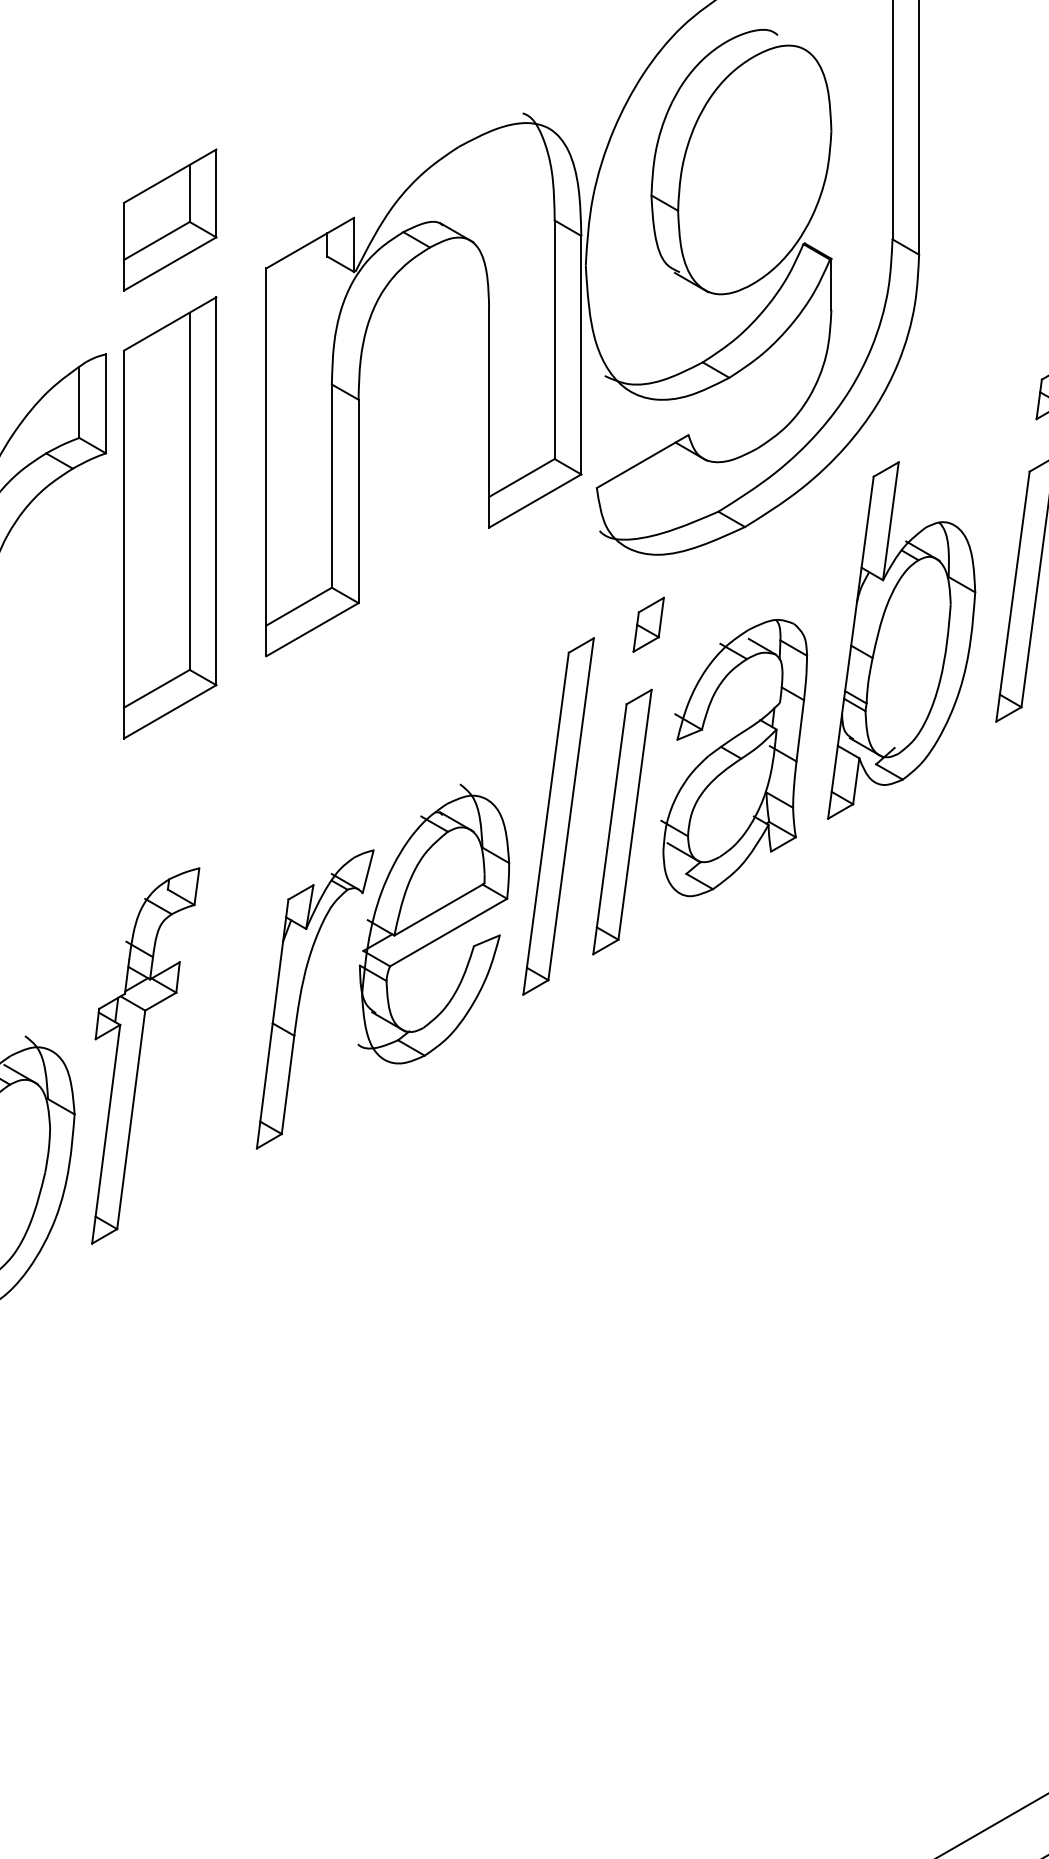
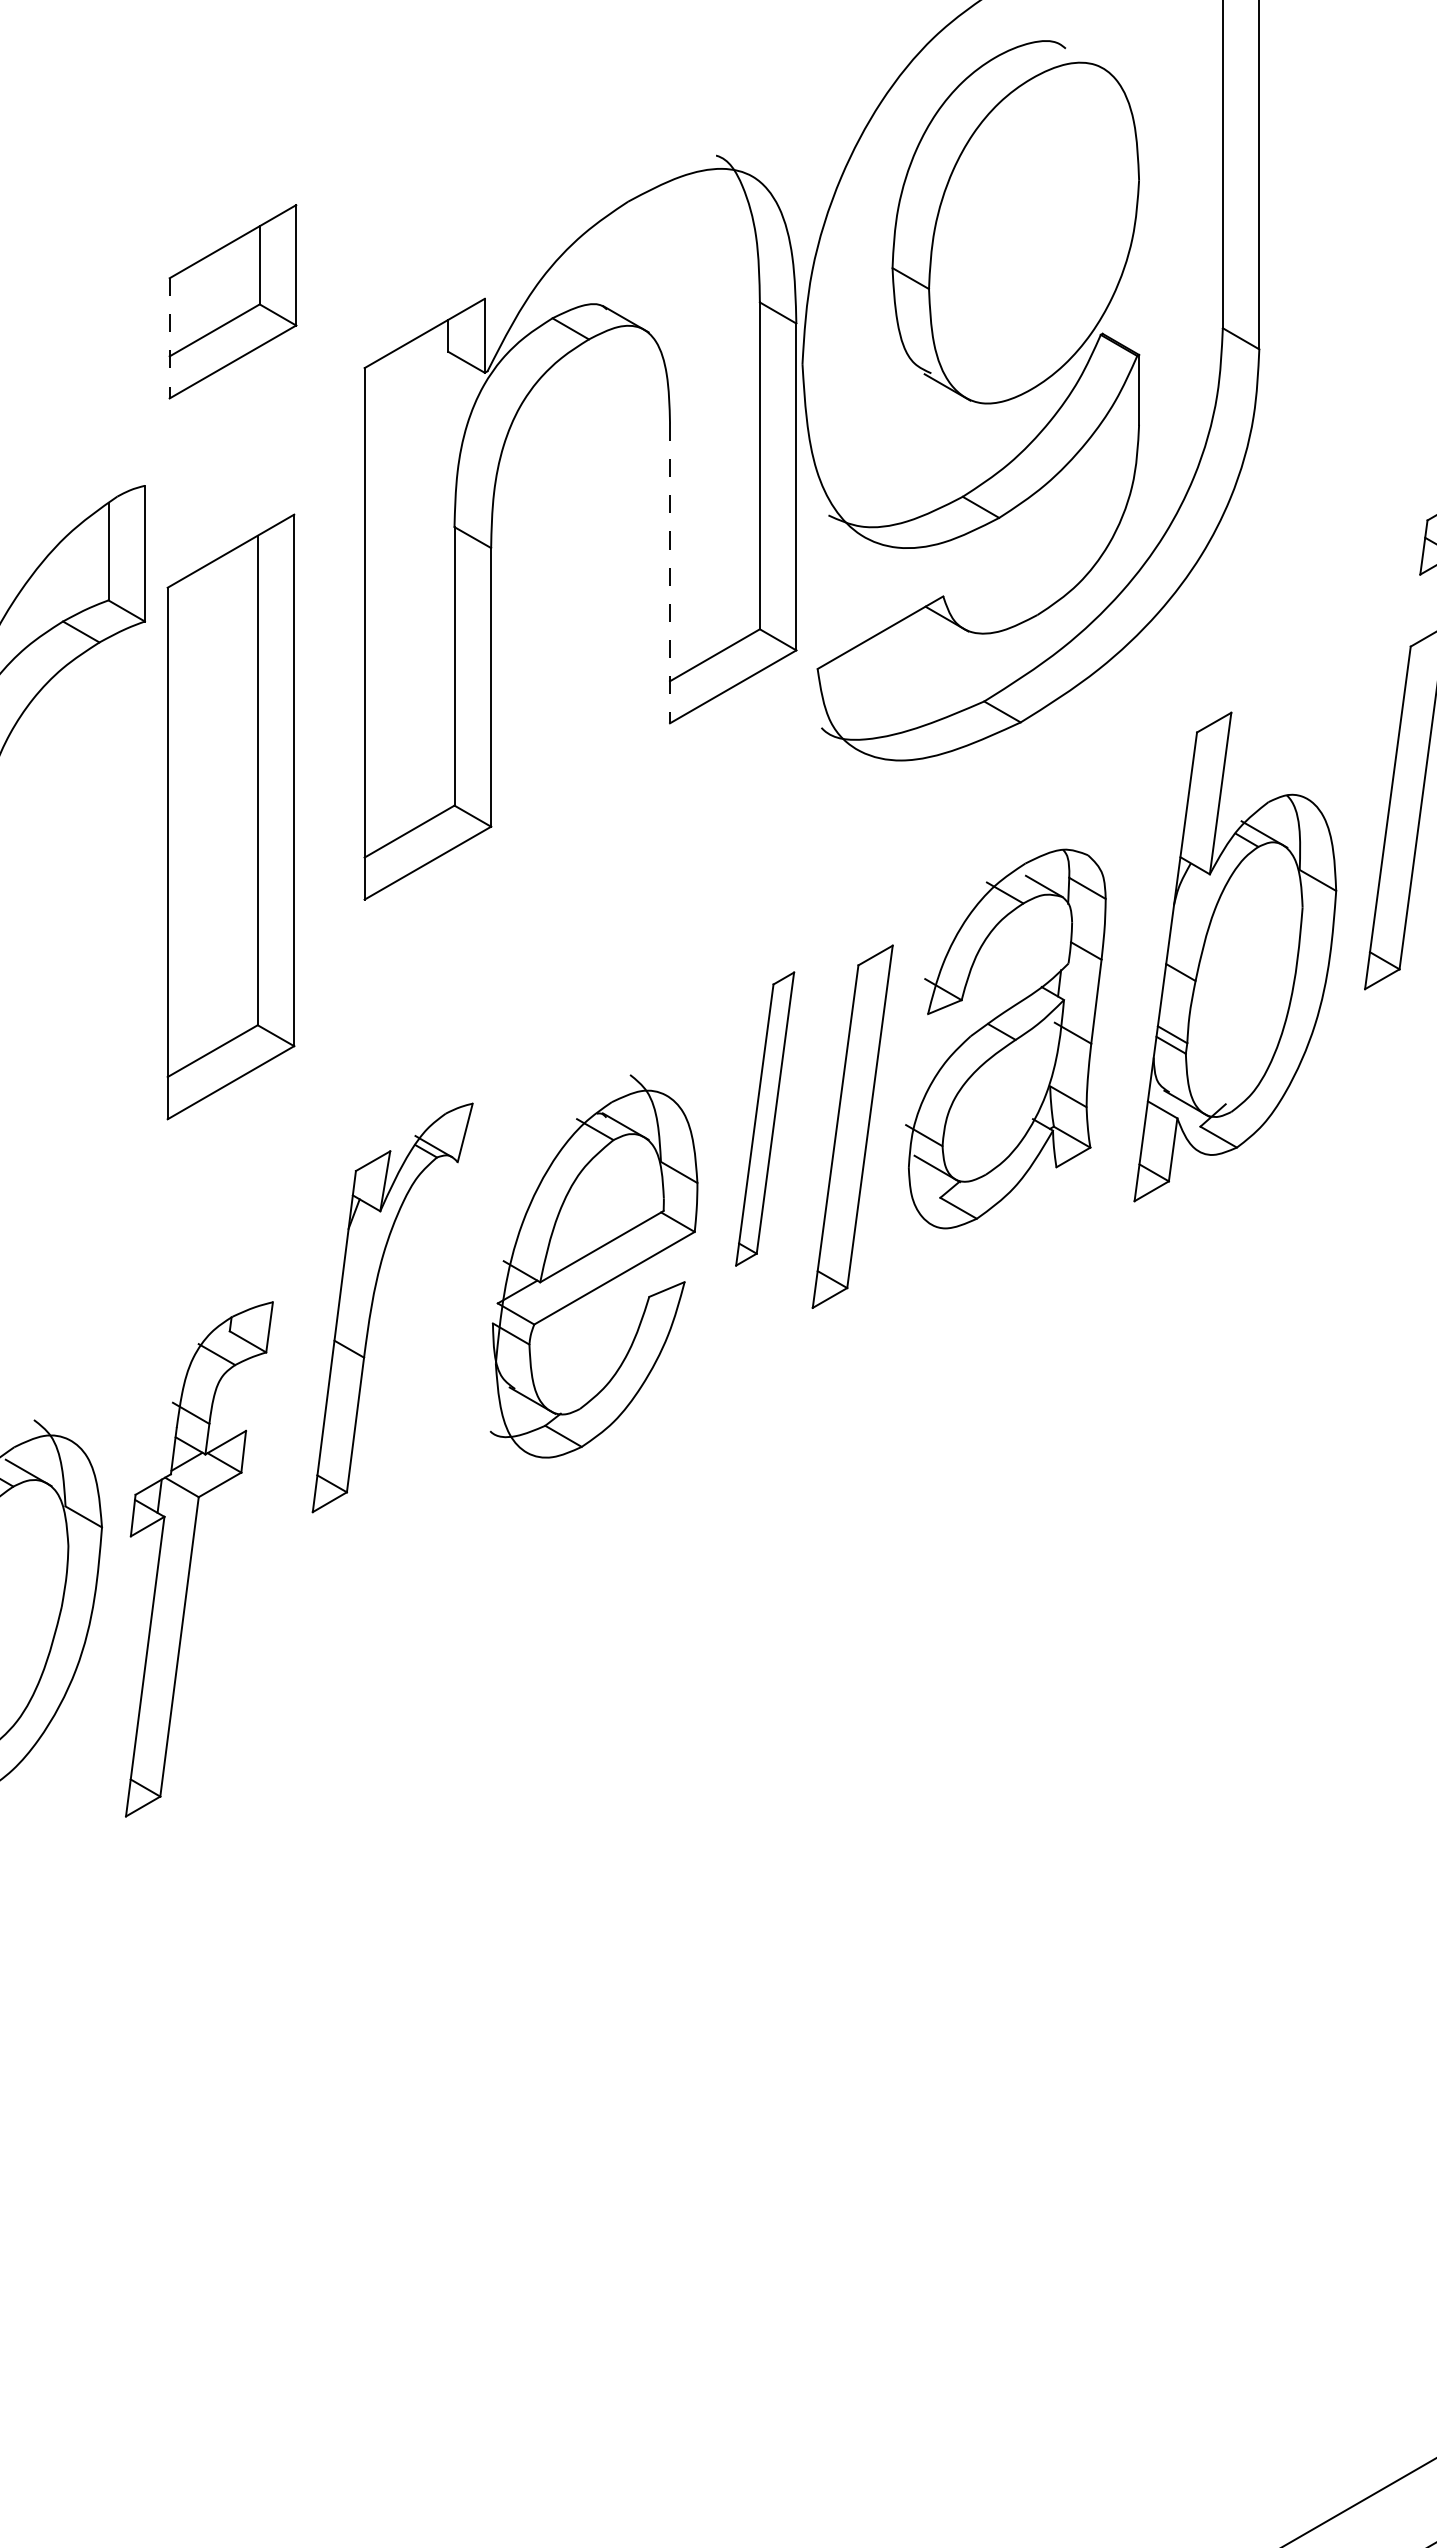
line: (123, 246) -> (169, 338), solid -> dashed
line: (489, 418) -> (670, 573), solid -> dashed
part: (169, 517) -> (230, 816), moved
part: (648, 624) -> (888, 856), removed
part: (901, 640) -> (1235, 956), moved
part: (558, 816) -> (764, 1118), size x0.6
part: (301, 996) -> (373, 1303), moved
part: (139, 1056) -> (191, 1559), moved

